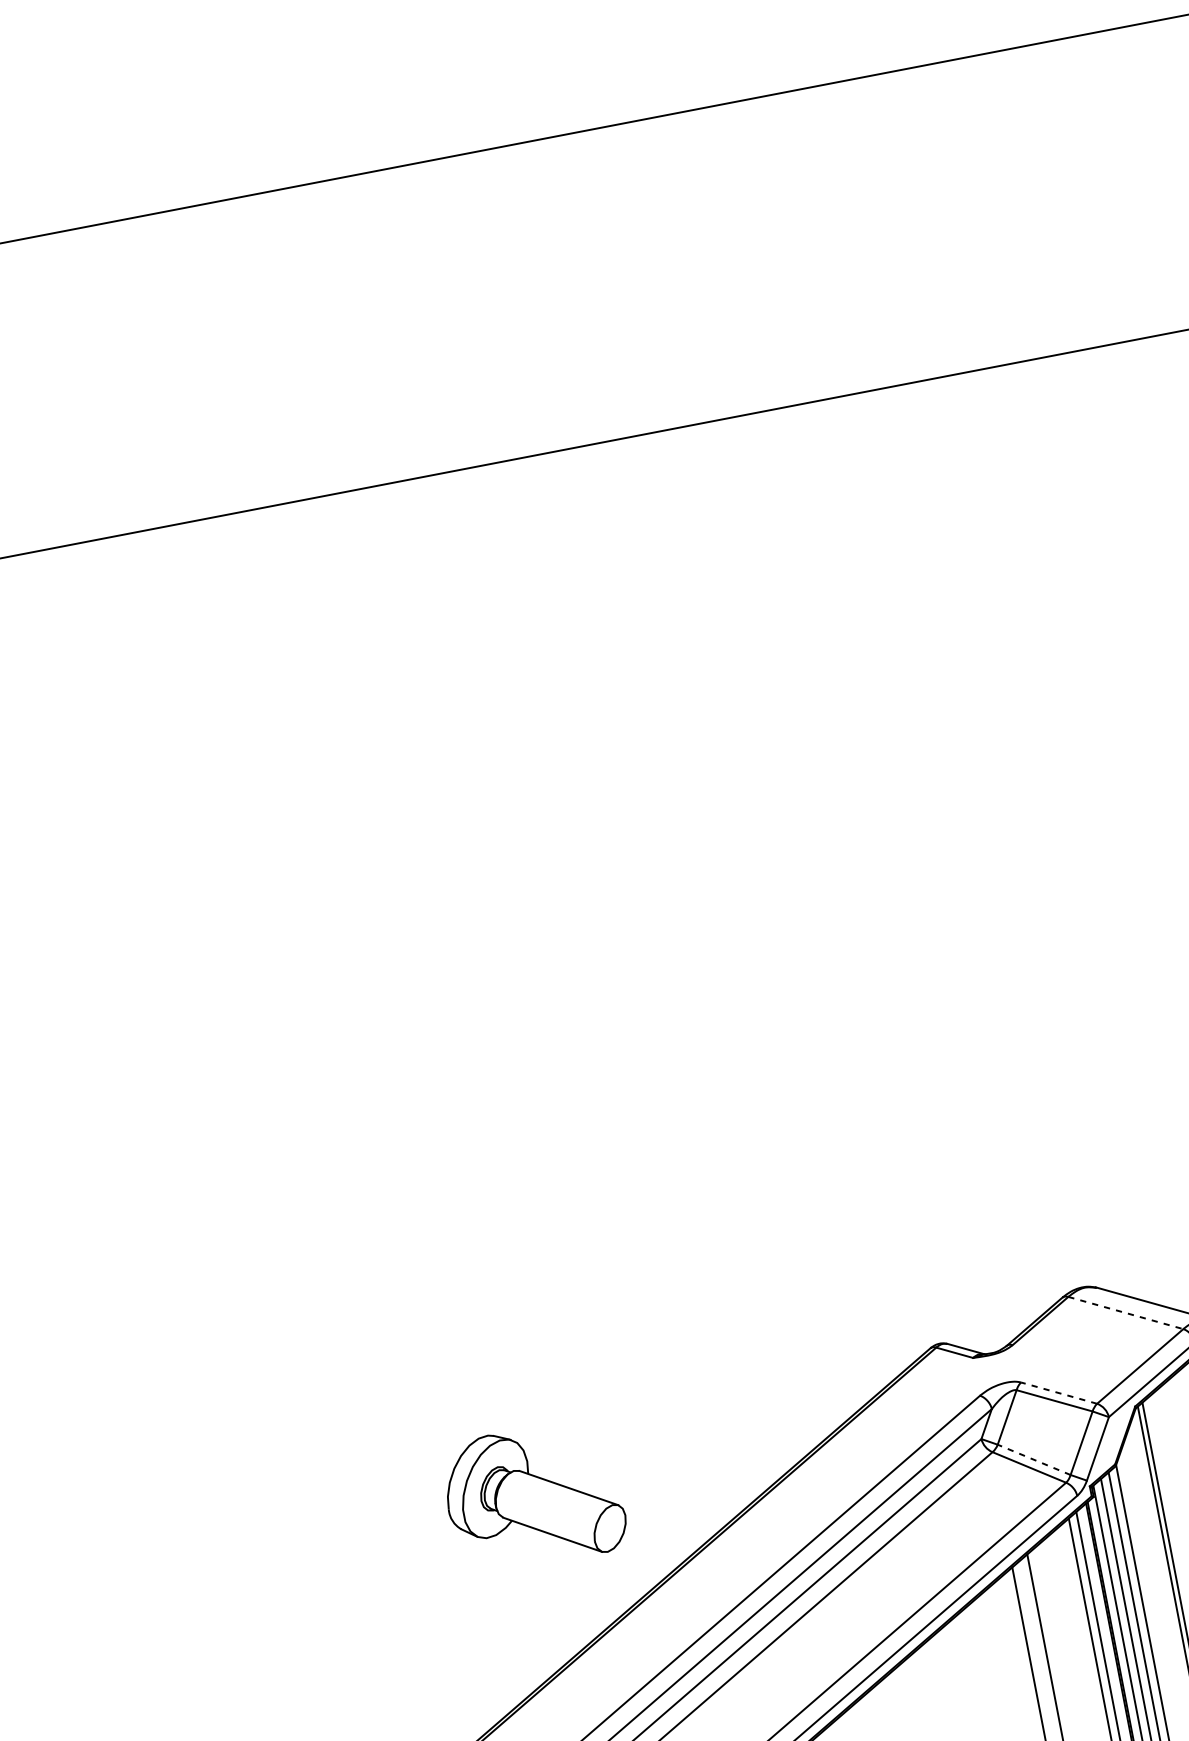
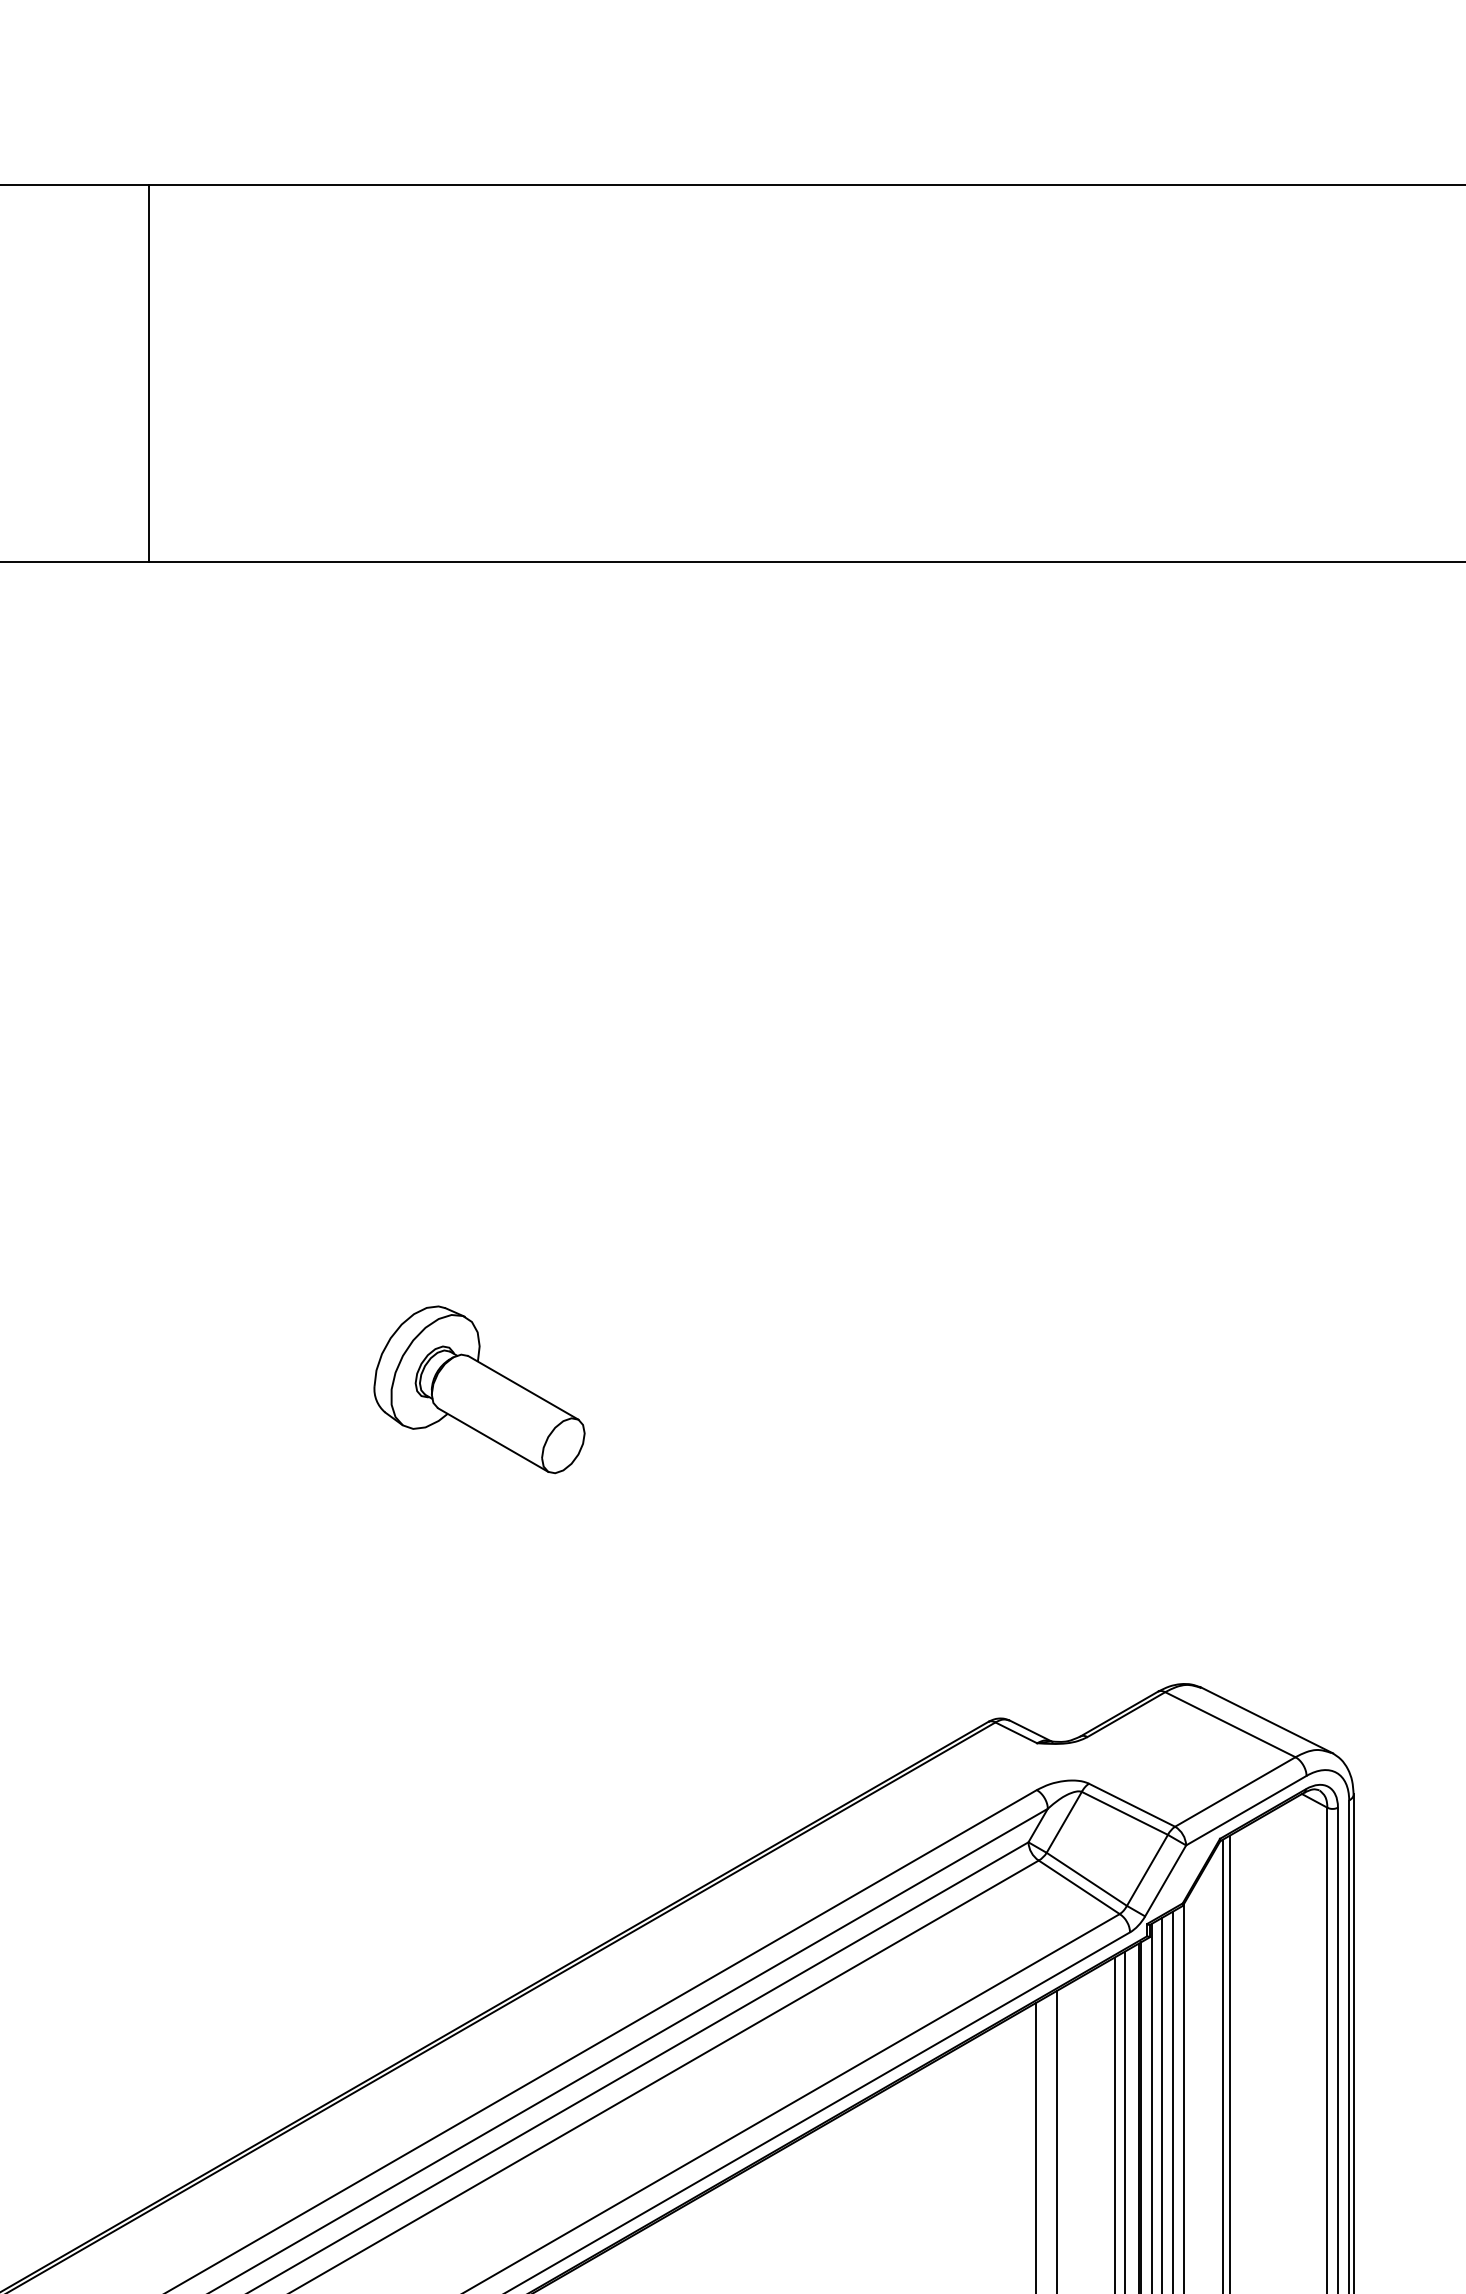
line: (45, 391) -> (149, 372), added
line: (1125, 1312) -> (1230, 1724), dashed -> solid
line: (1058, 1393) -> (1131, 1805), dashed -> solid
line: (1033, 1460) -> (1086, 1879), dashed -> solid
part: (533, 1496) -> (479, 1389), moved

